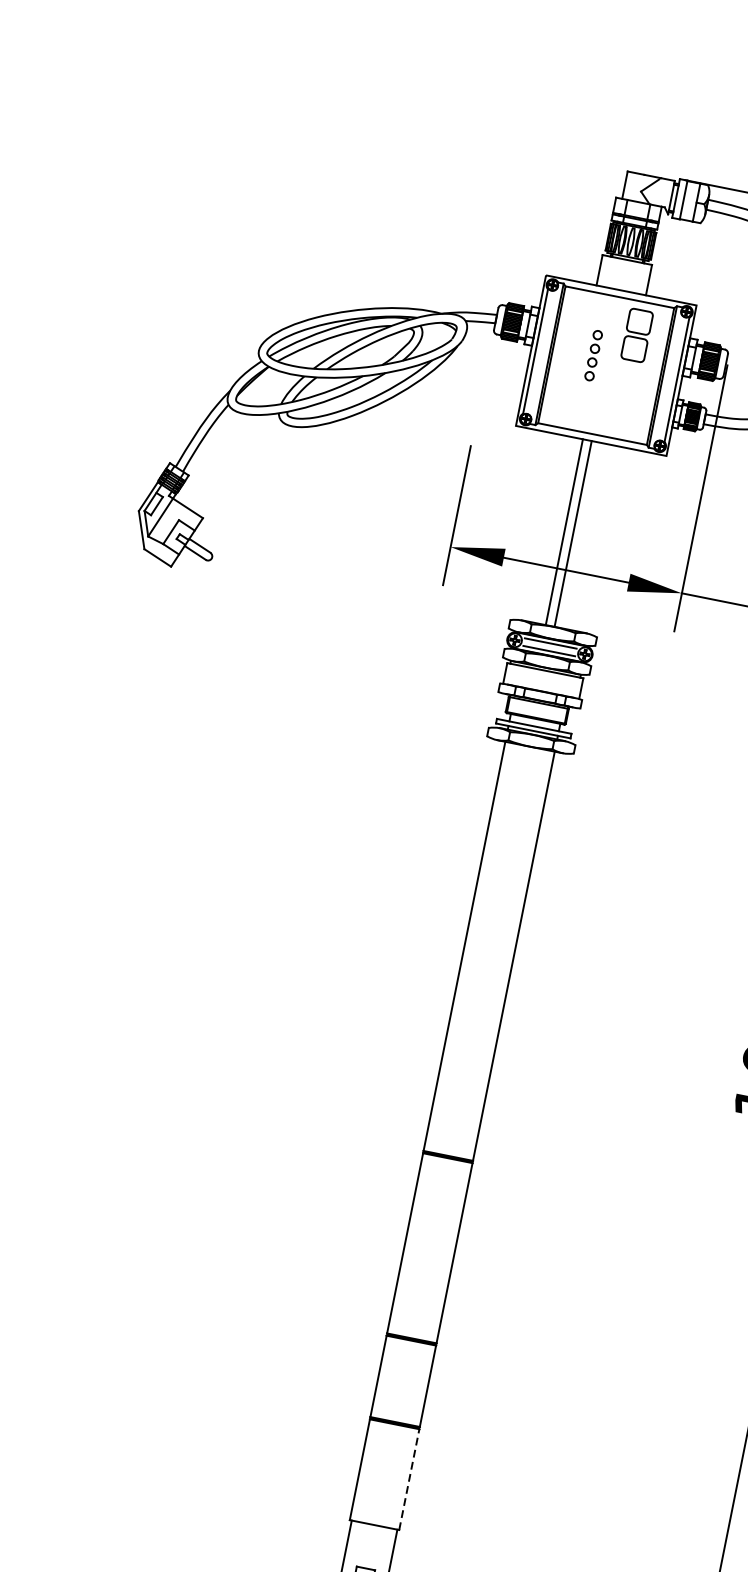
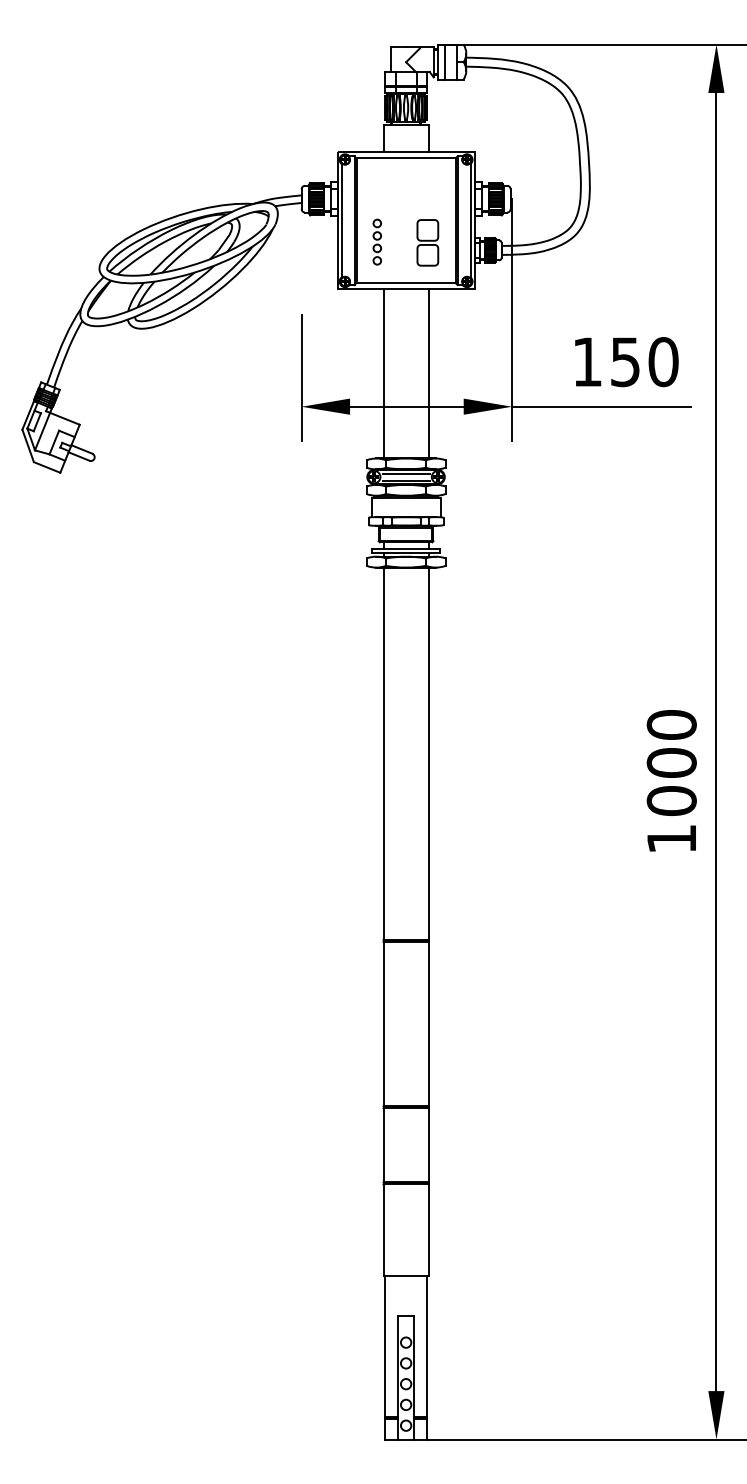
part: (636, 334) -> (427, 242), moved
part: (592, 354) -> (376, 241), moved
line: (564, 531) -> (428, 373), moved
line: (573, 533) -> (383, 373), moved
line: (409, 1479) -> (428, 1230), dashed -> solid

